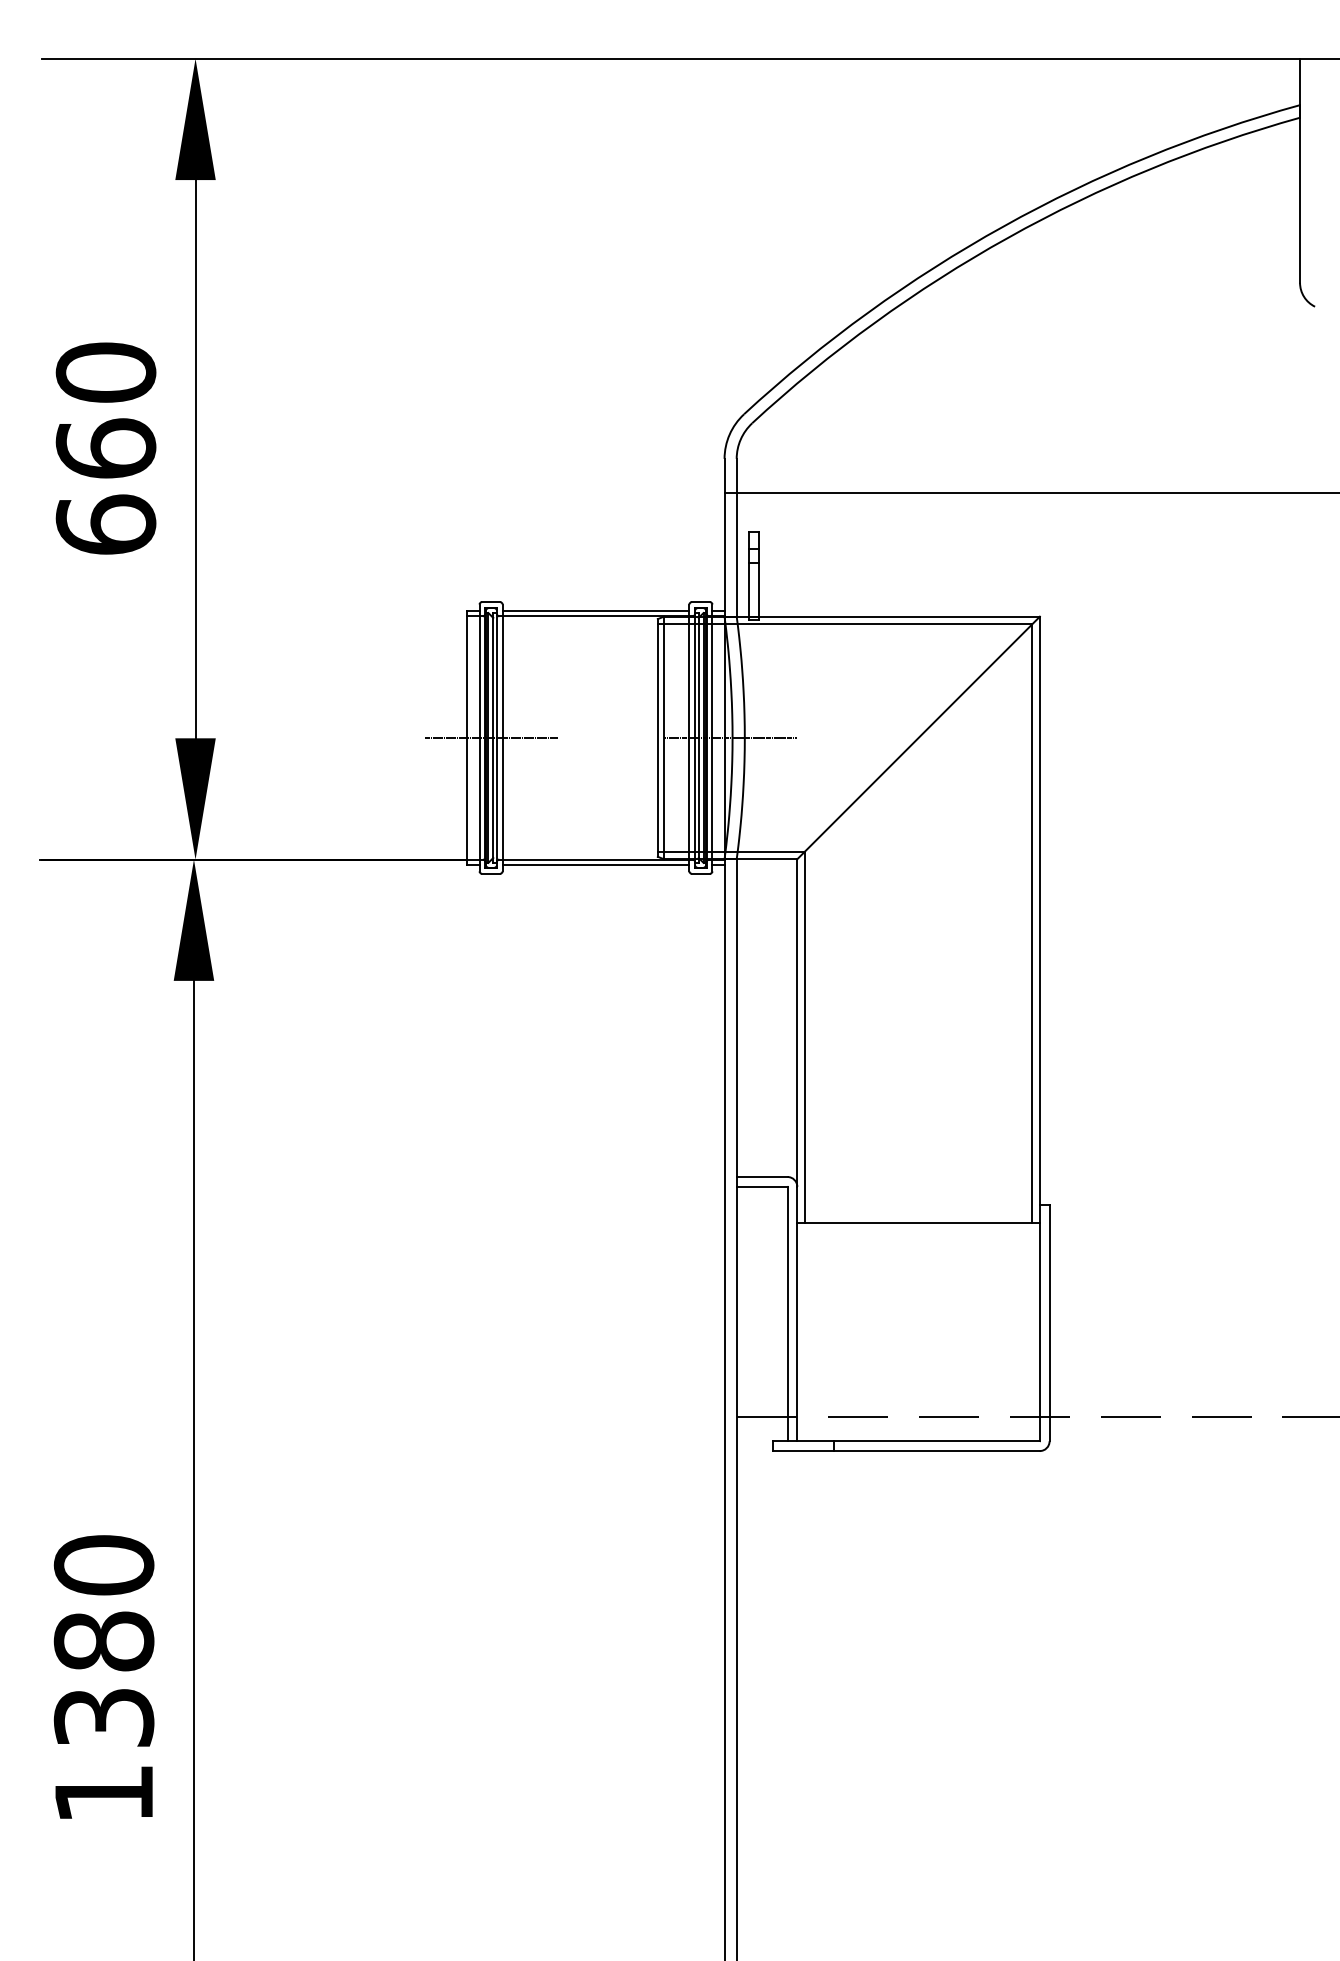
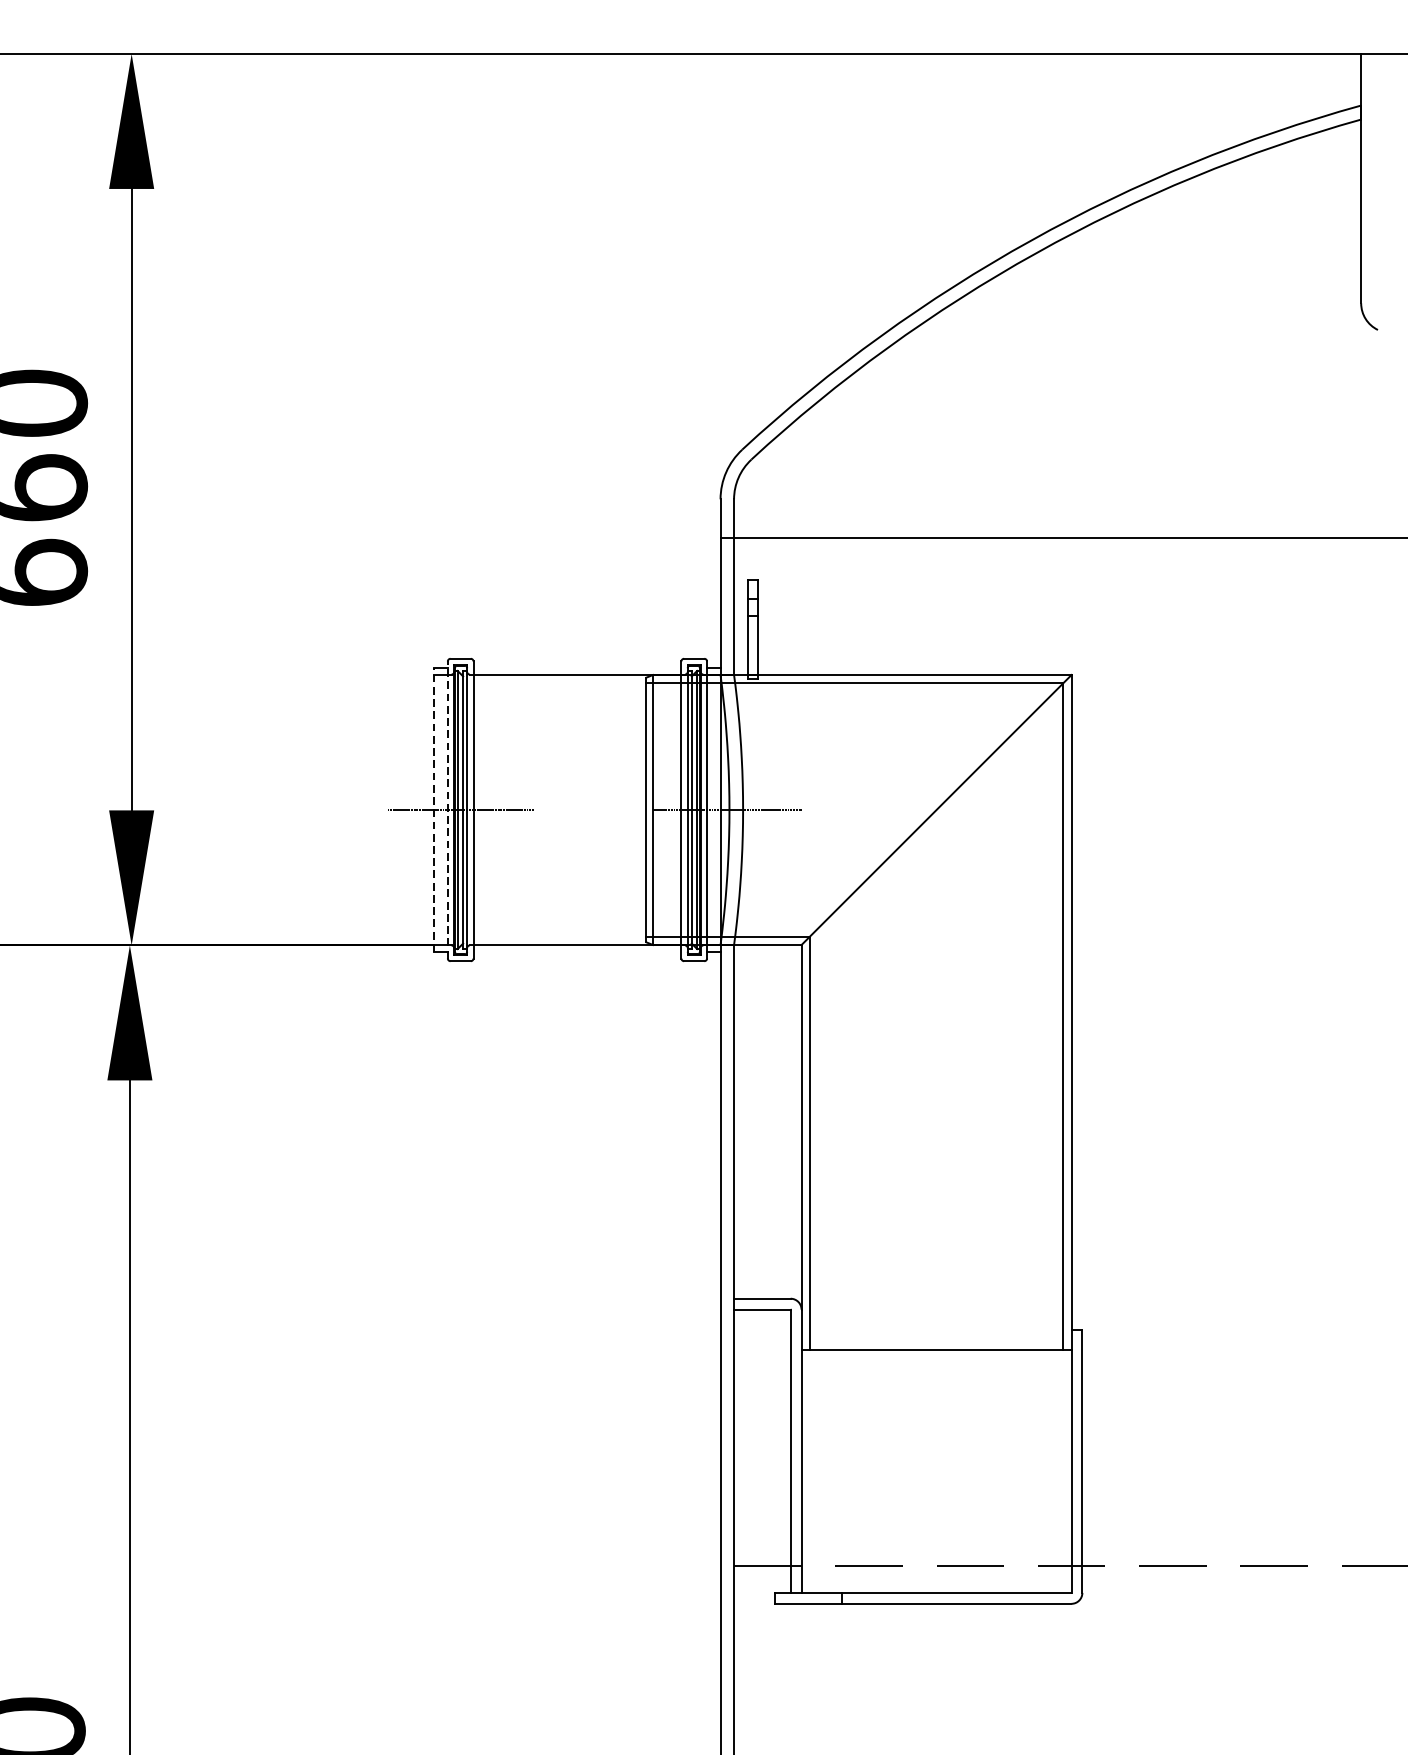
line: (595, 610) -> (576, 668), removed
line: (467, 737) -> (434, 809), solid -> dashed
line: (479, 737) -> (447, 809), solid -> dashed
line: (595, 865) -> (576, 951), removed

